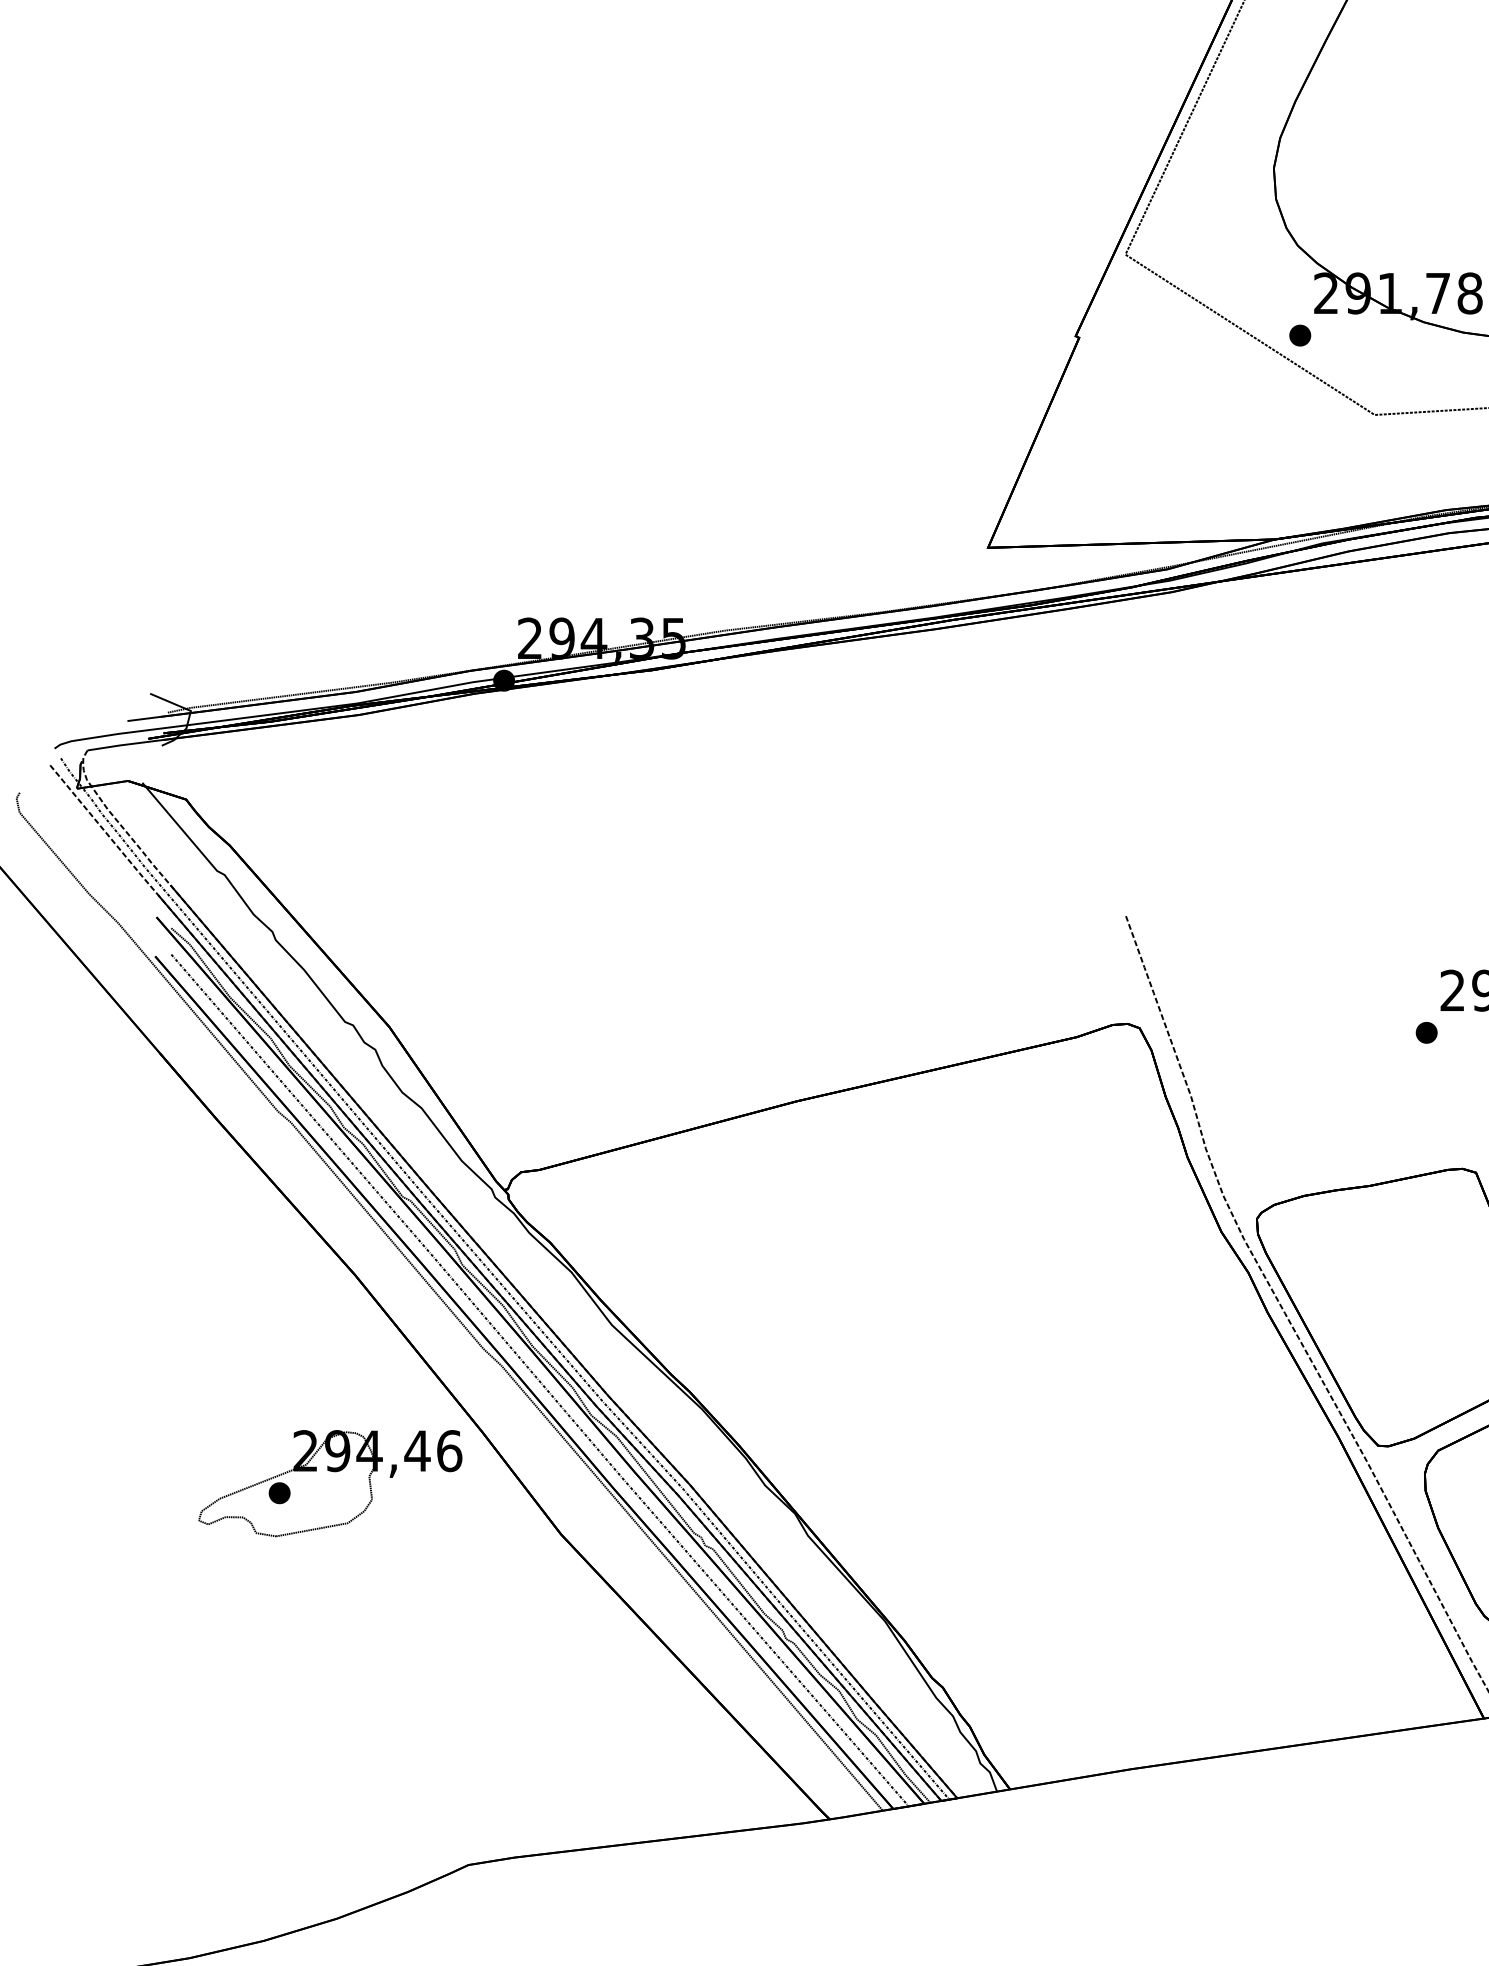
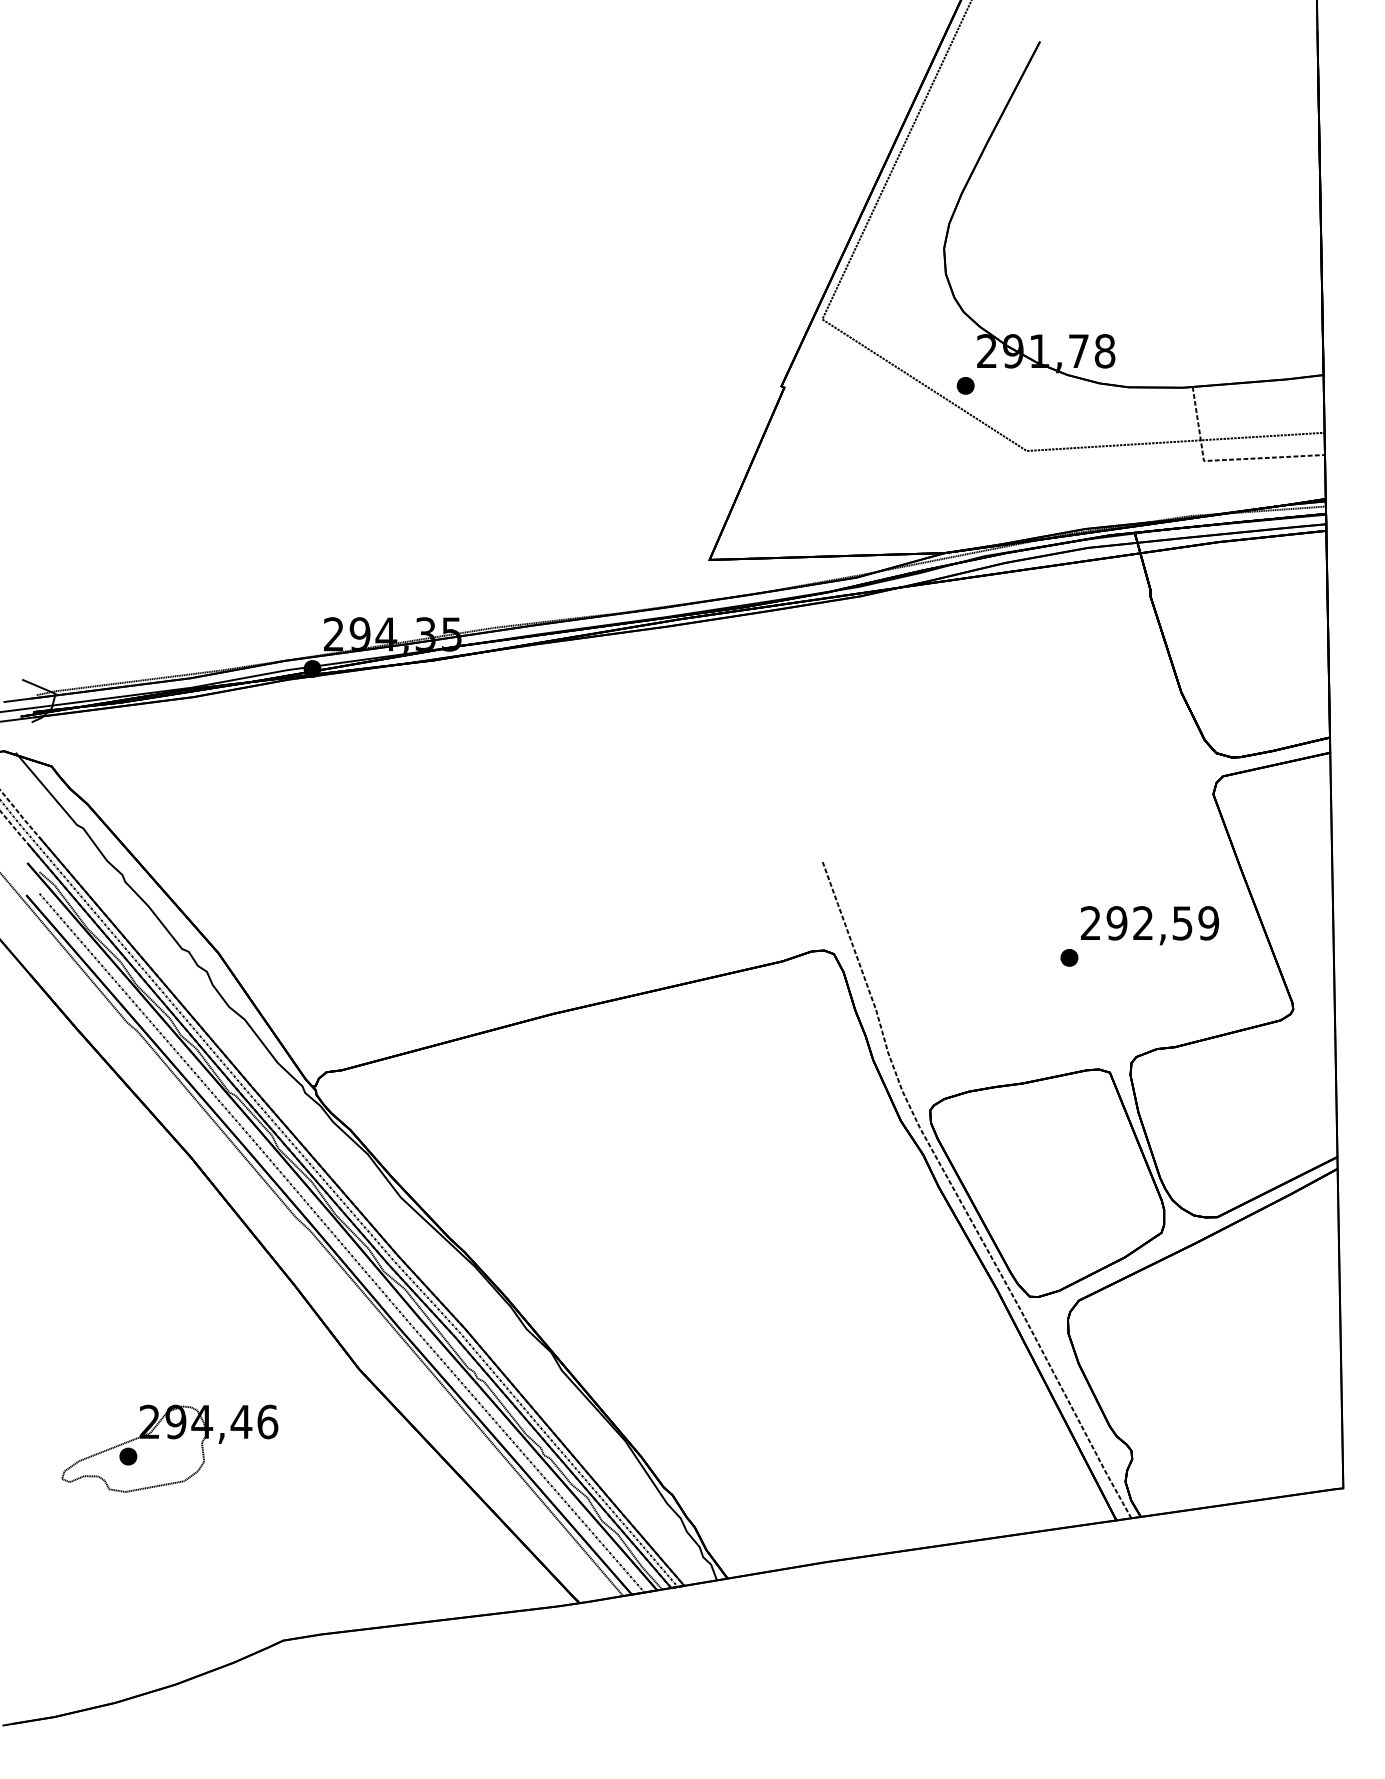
part: (329, 1483) -> (169, 1448), moved

